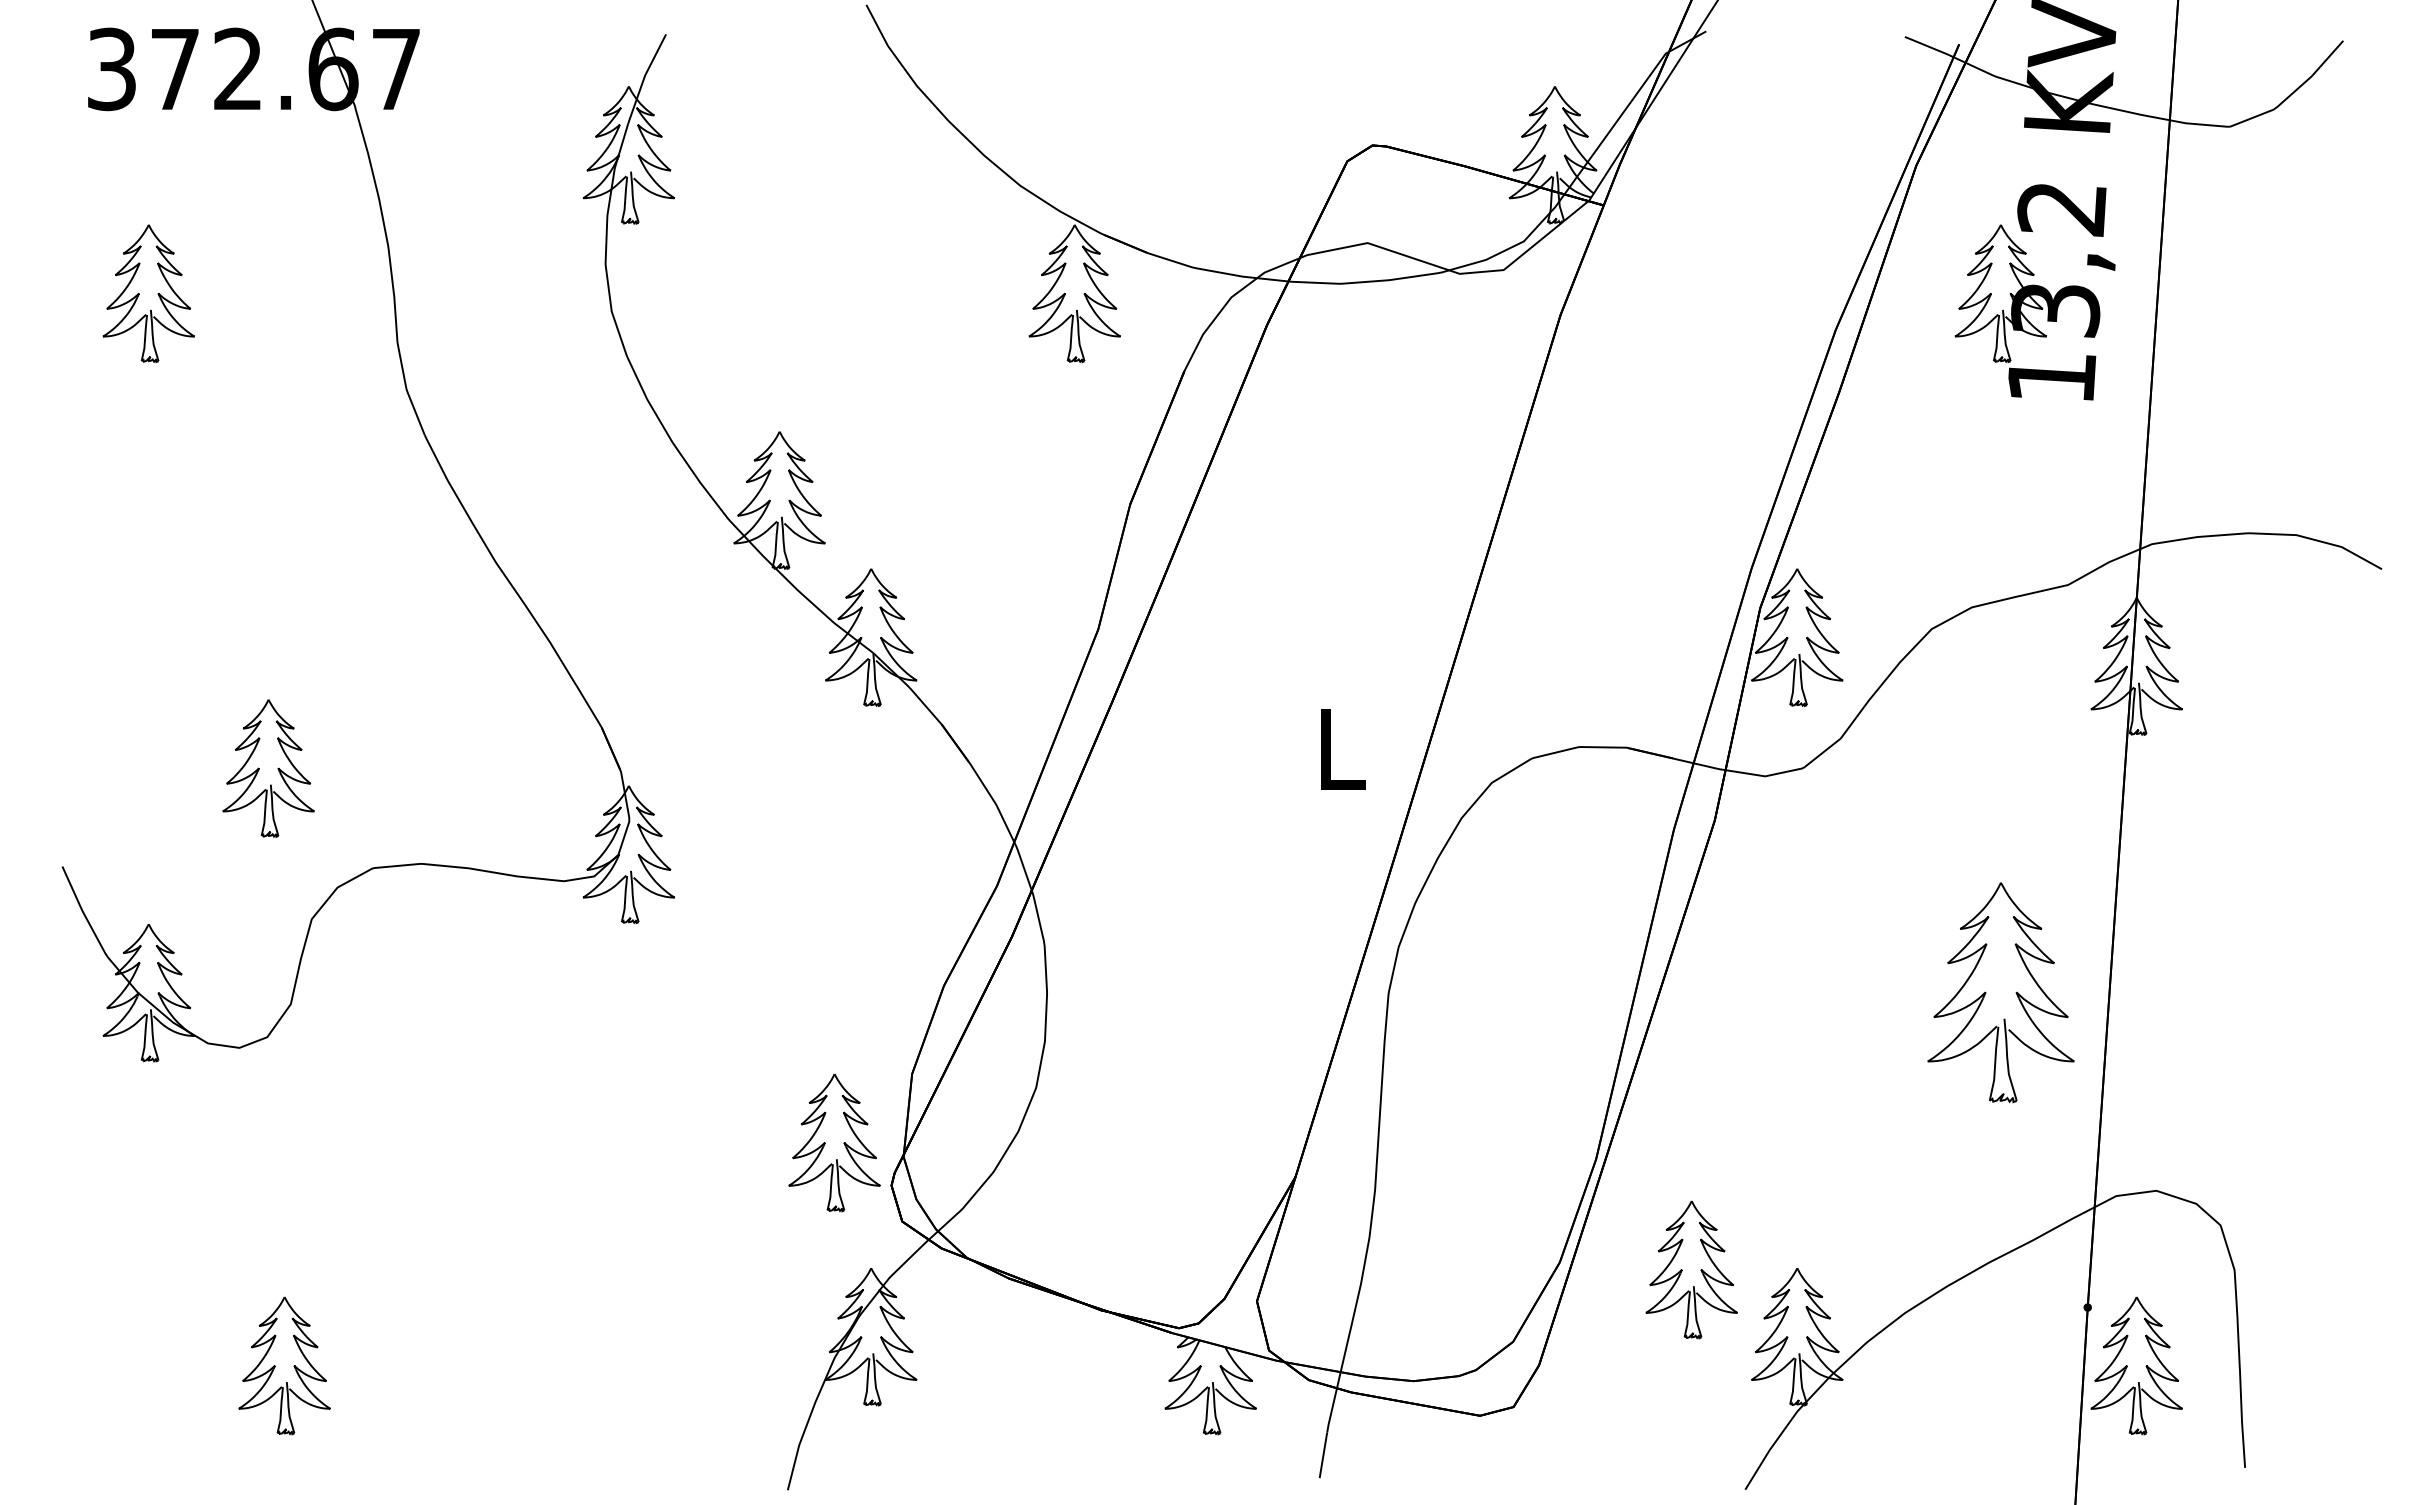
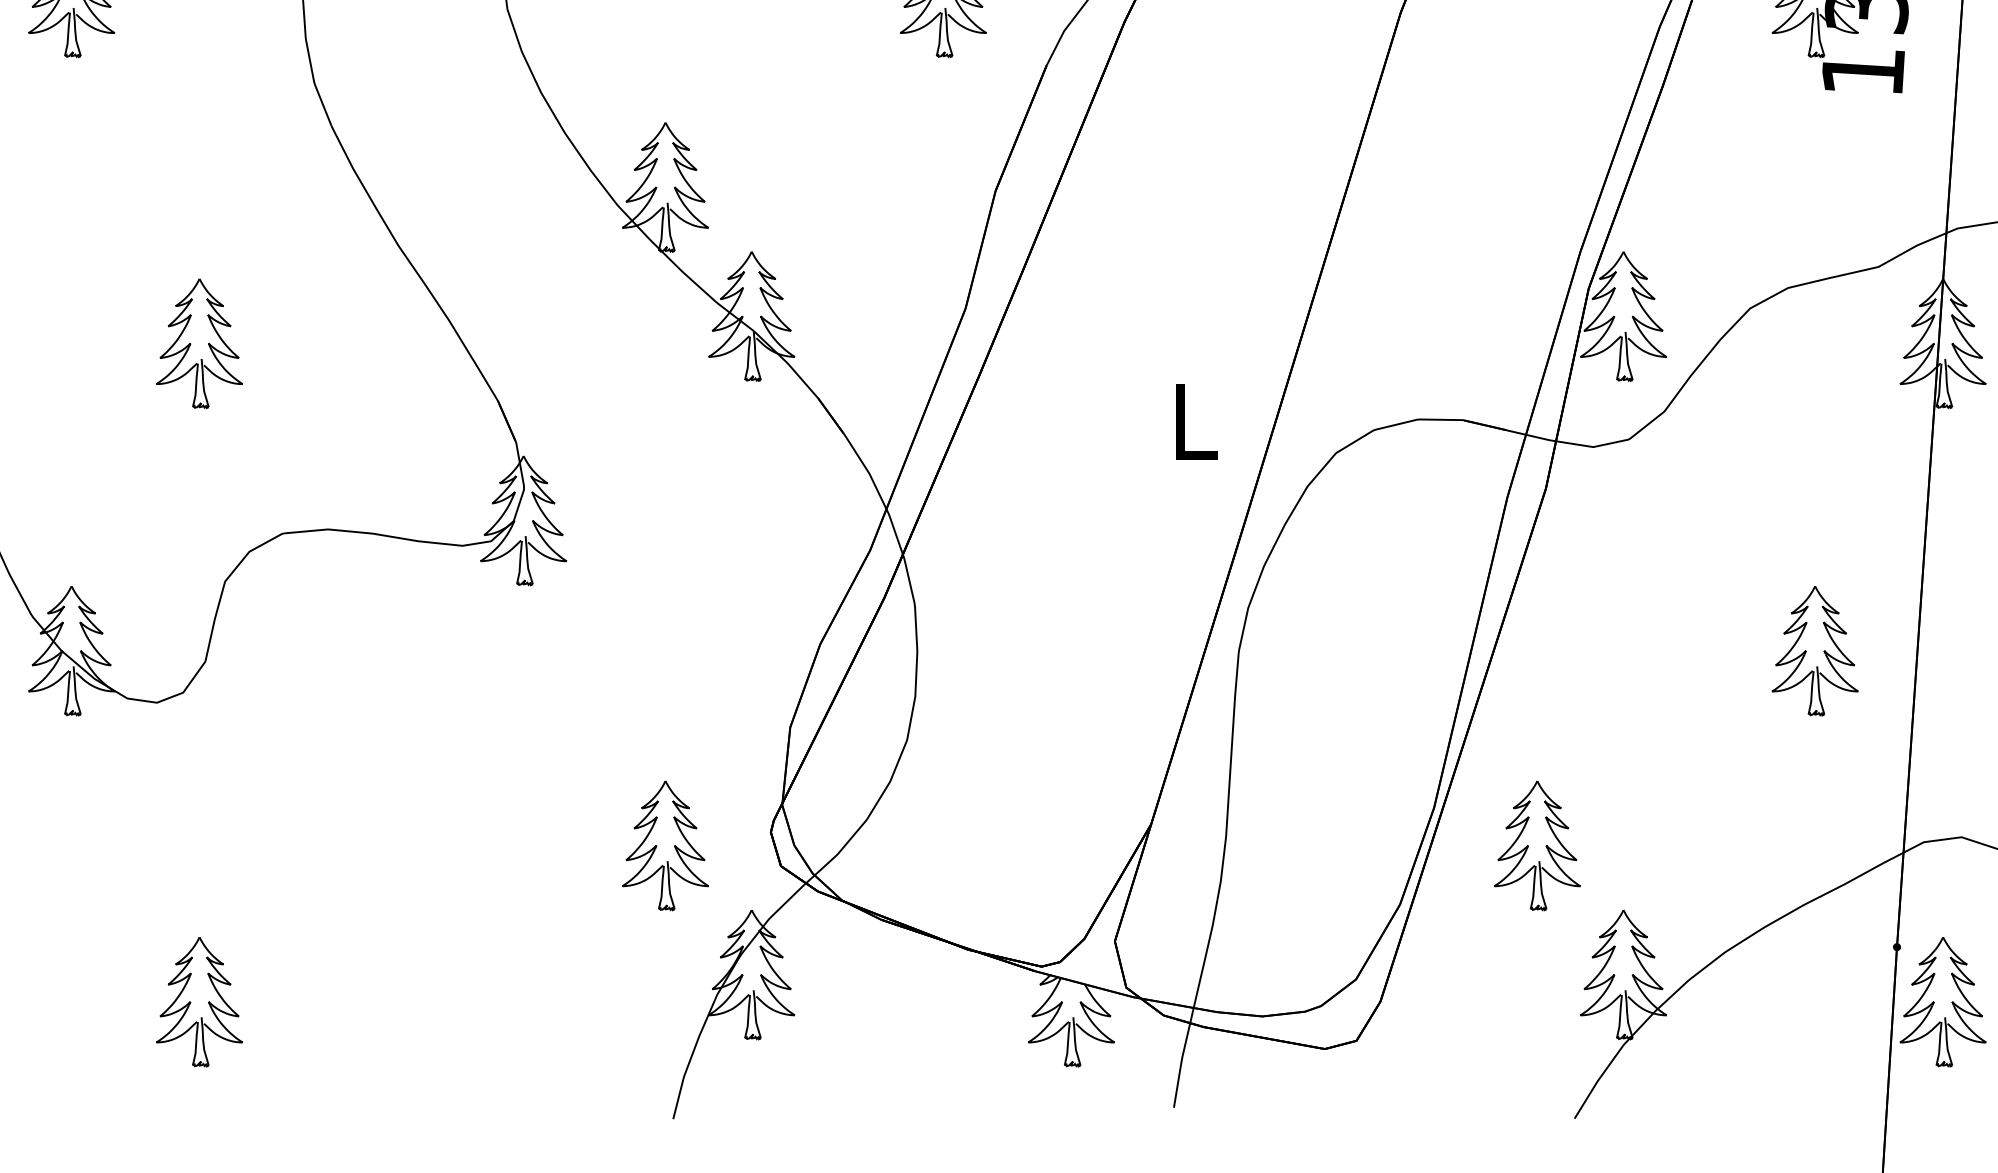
part: (268, 768) -> (199, 343), moved
part: (2000, 993) -> (1814, 651), size x0.62
part: (834, 1142) -> (665, 845), moved
part: (1691, 1269) -> (1537, 845), moved

